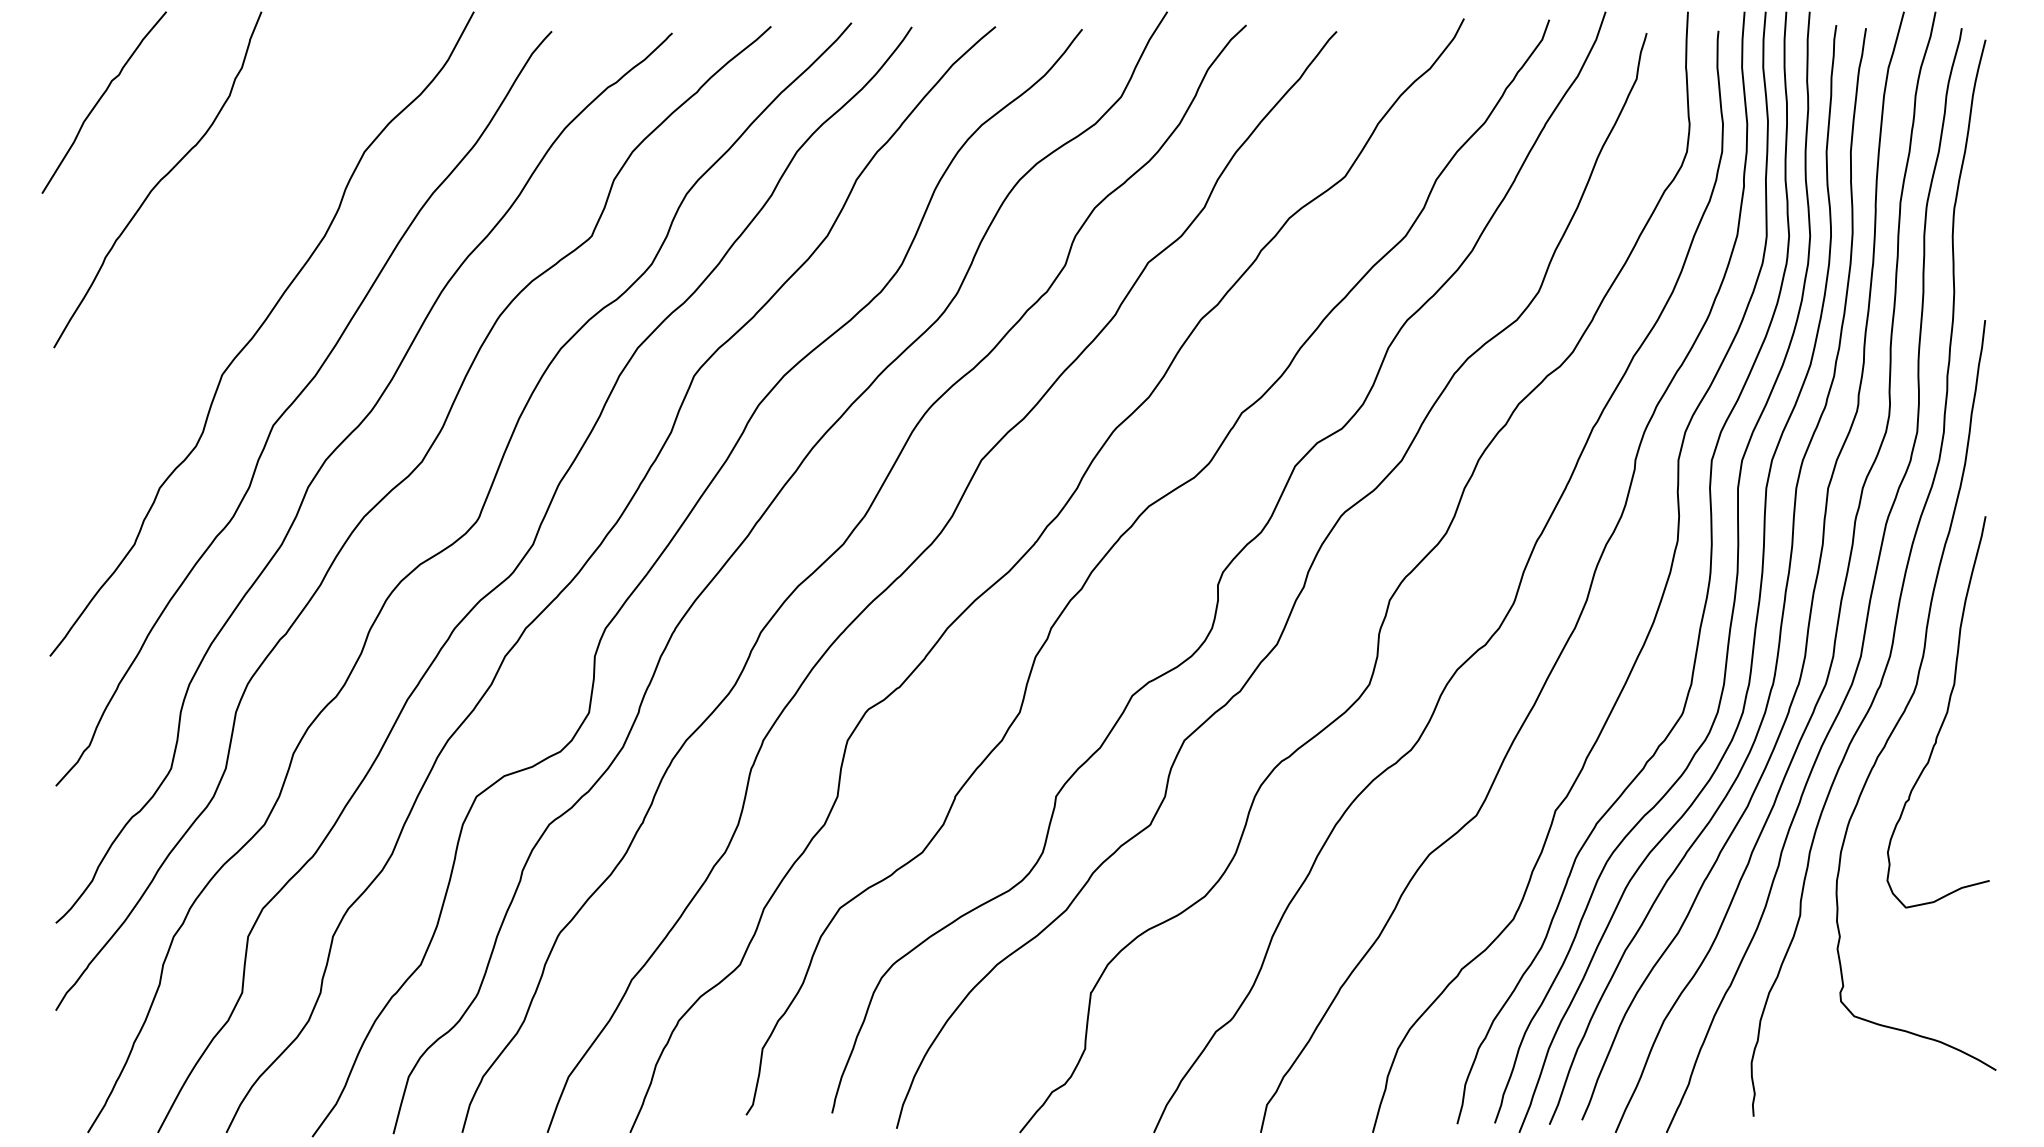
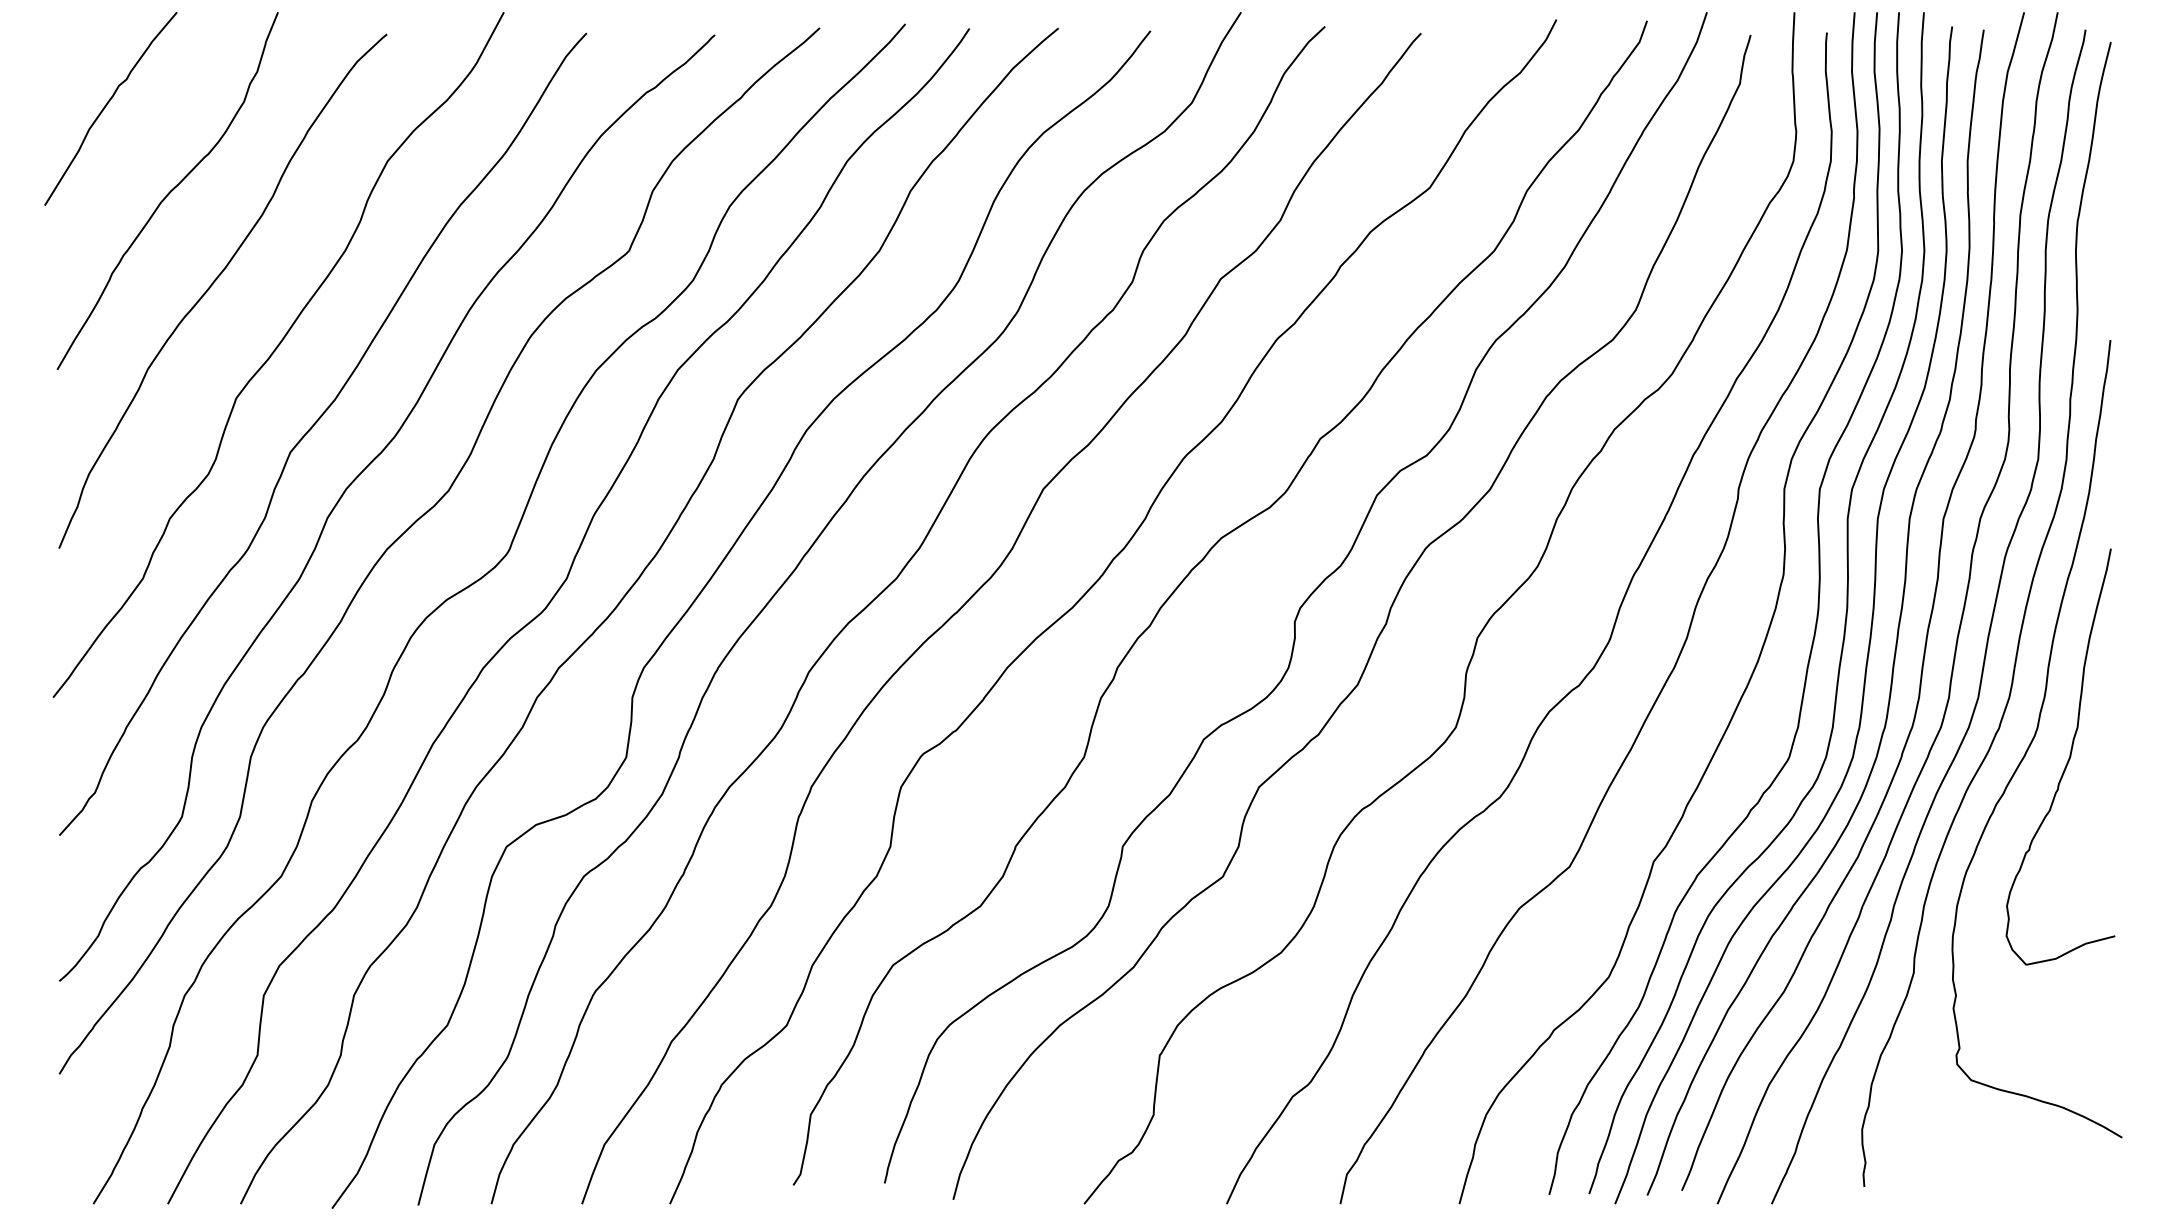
curve: (200, 268) -> (213, 285), added

